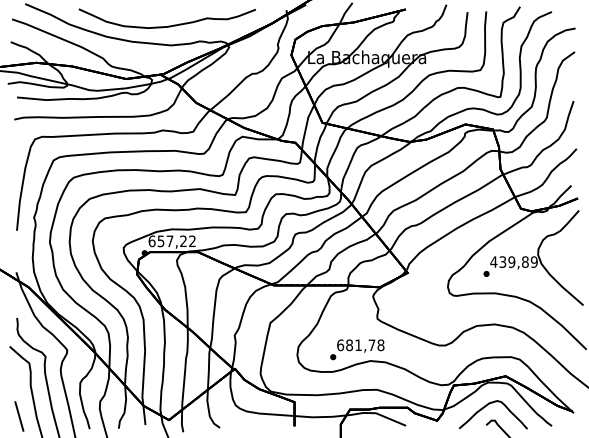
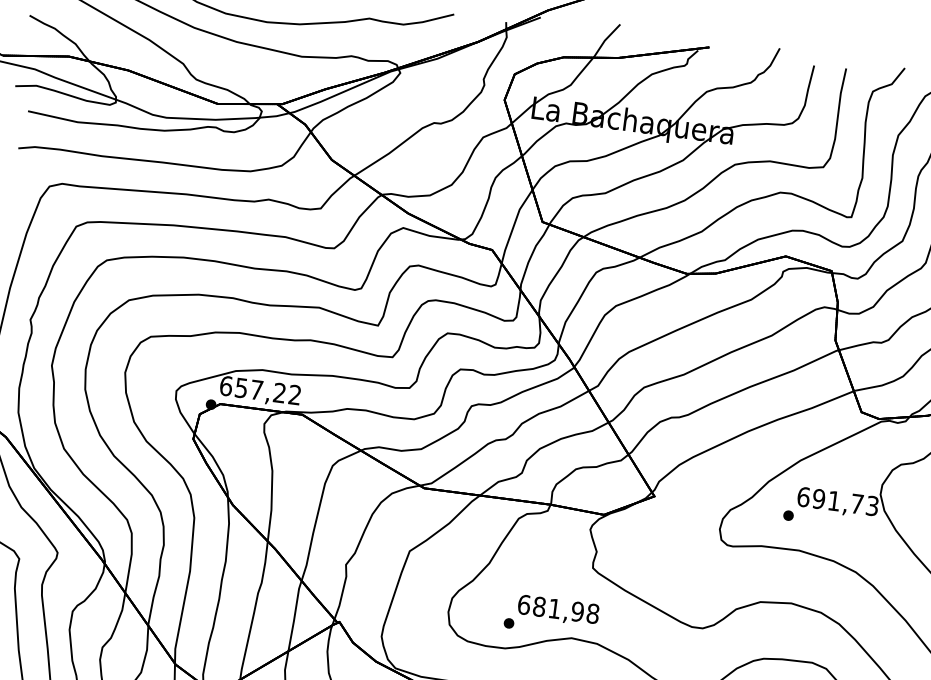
text: (513, 261) -> (837, 500), 439,89 -> 691,73
text: (371, 345) -> (576, 612), 681,78 -> 681,98

